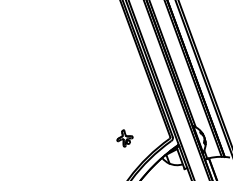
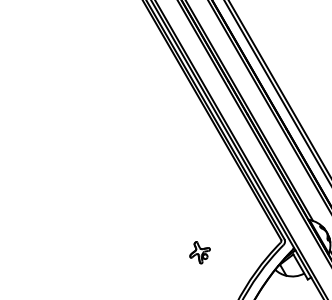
part: (124, 138) -> (199, 252), moved

